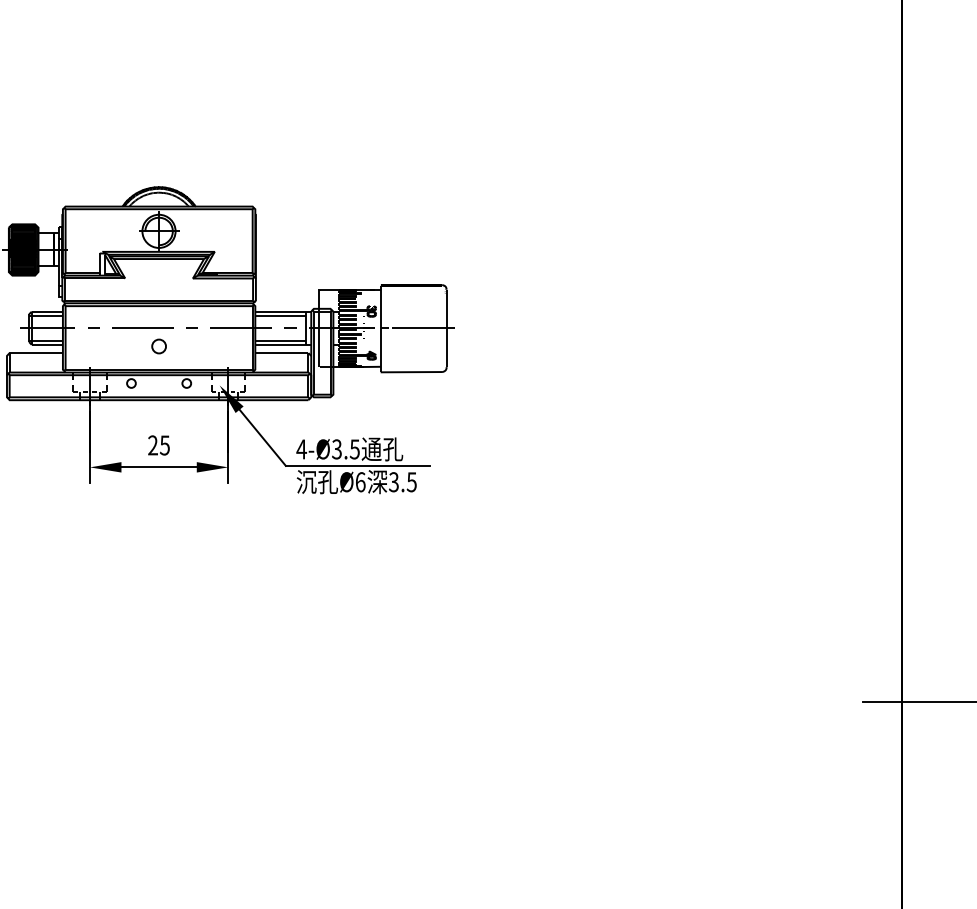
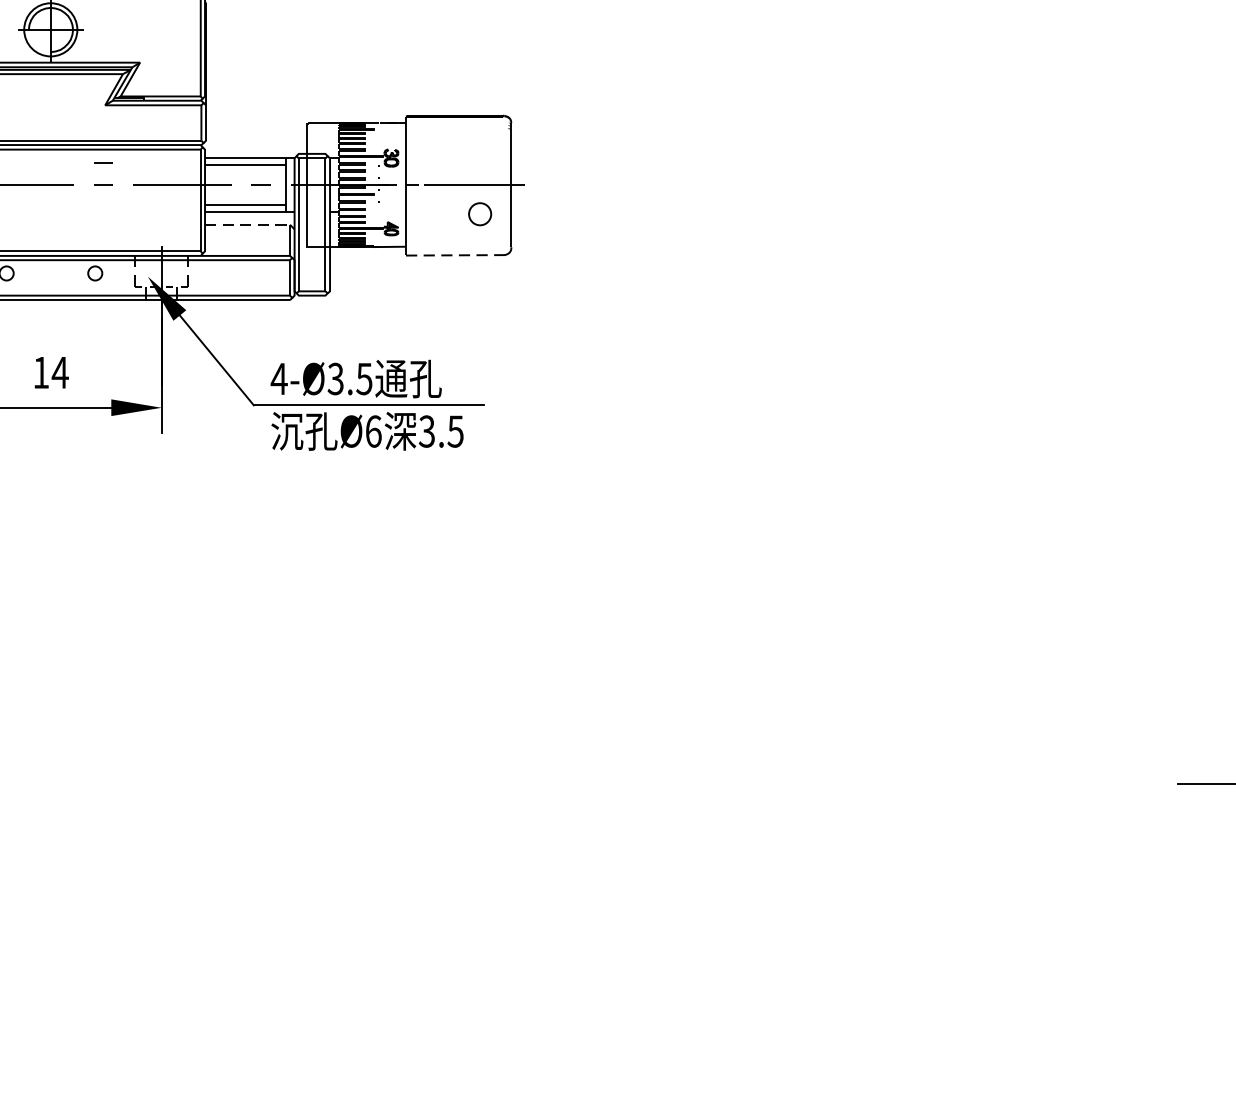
line: (191, 313) -> (102, 161), added
circle: (158, 346) -> (479, 214), moved
line: (281, 353) -> (246, 225), solid -> dashed
line: (411, 372) -> (455, 255), solid -> dashed
text: (159, 445) -> (51, 372), 25 -> 14

